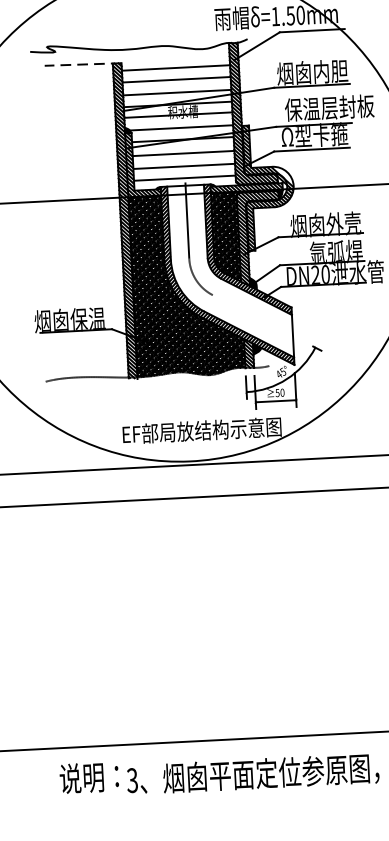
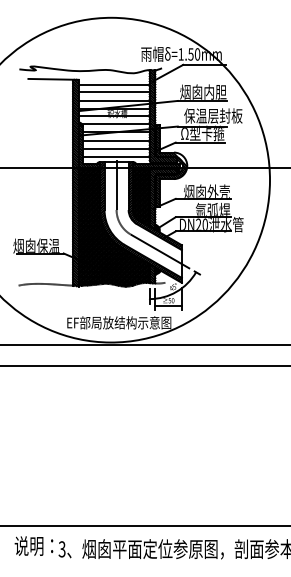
line: (82, 64) -> (53, 79), dashed -> solid
line: (259, 318) -> (160, 251), added

